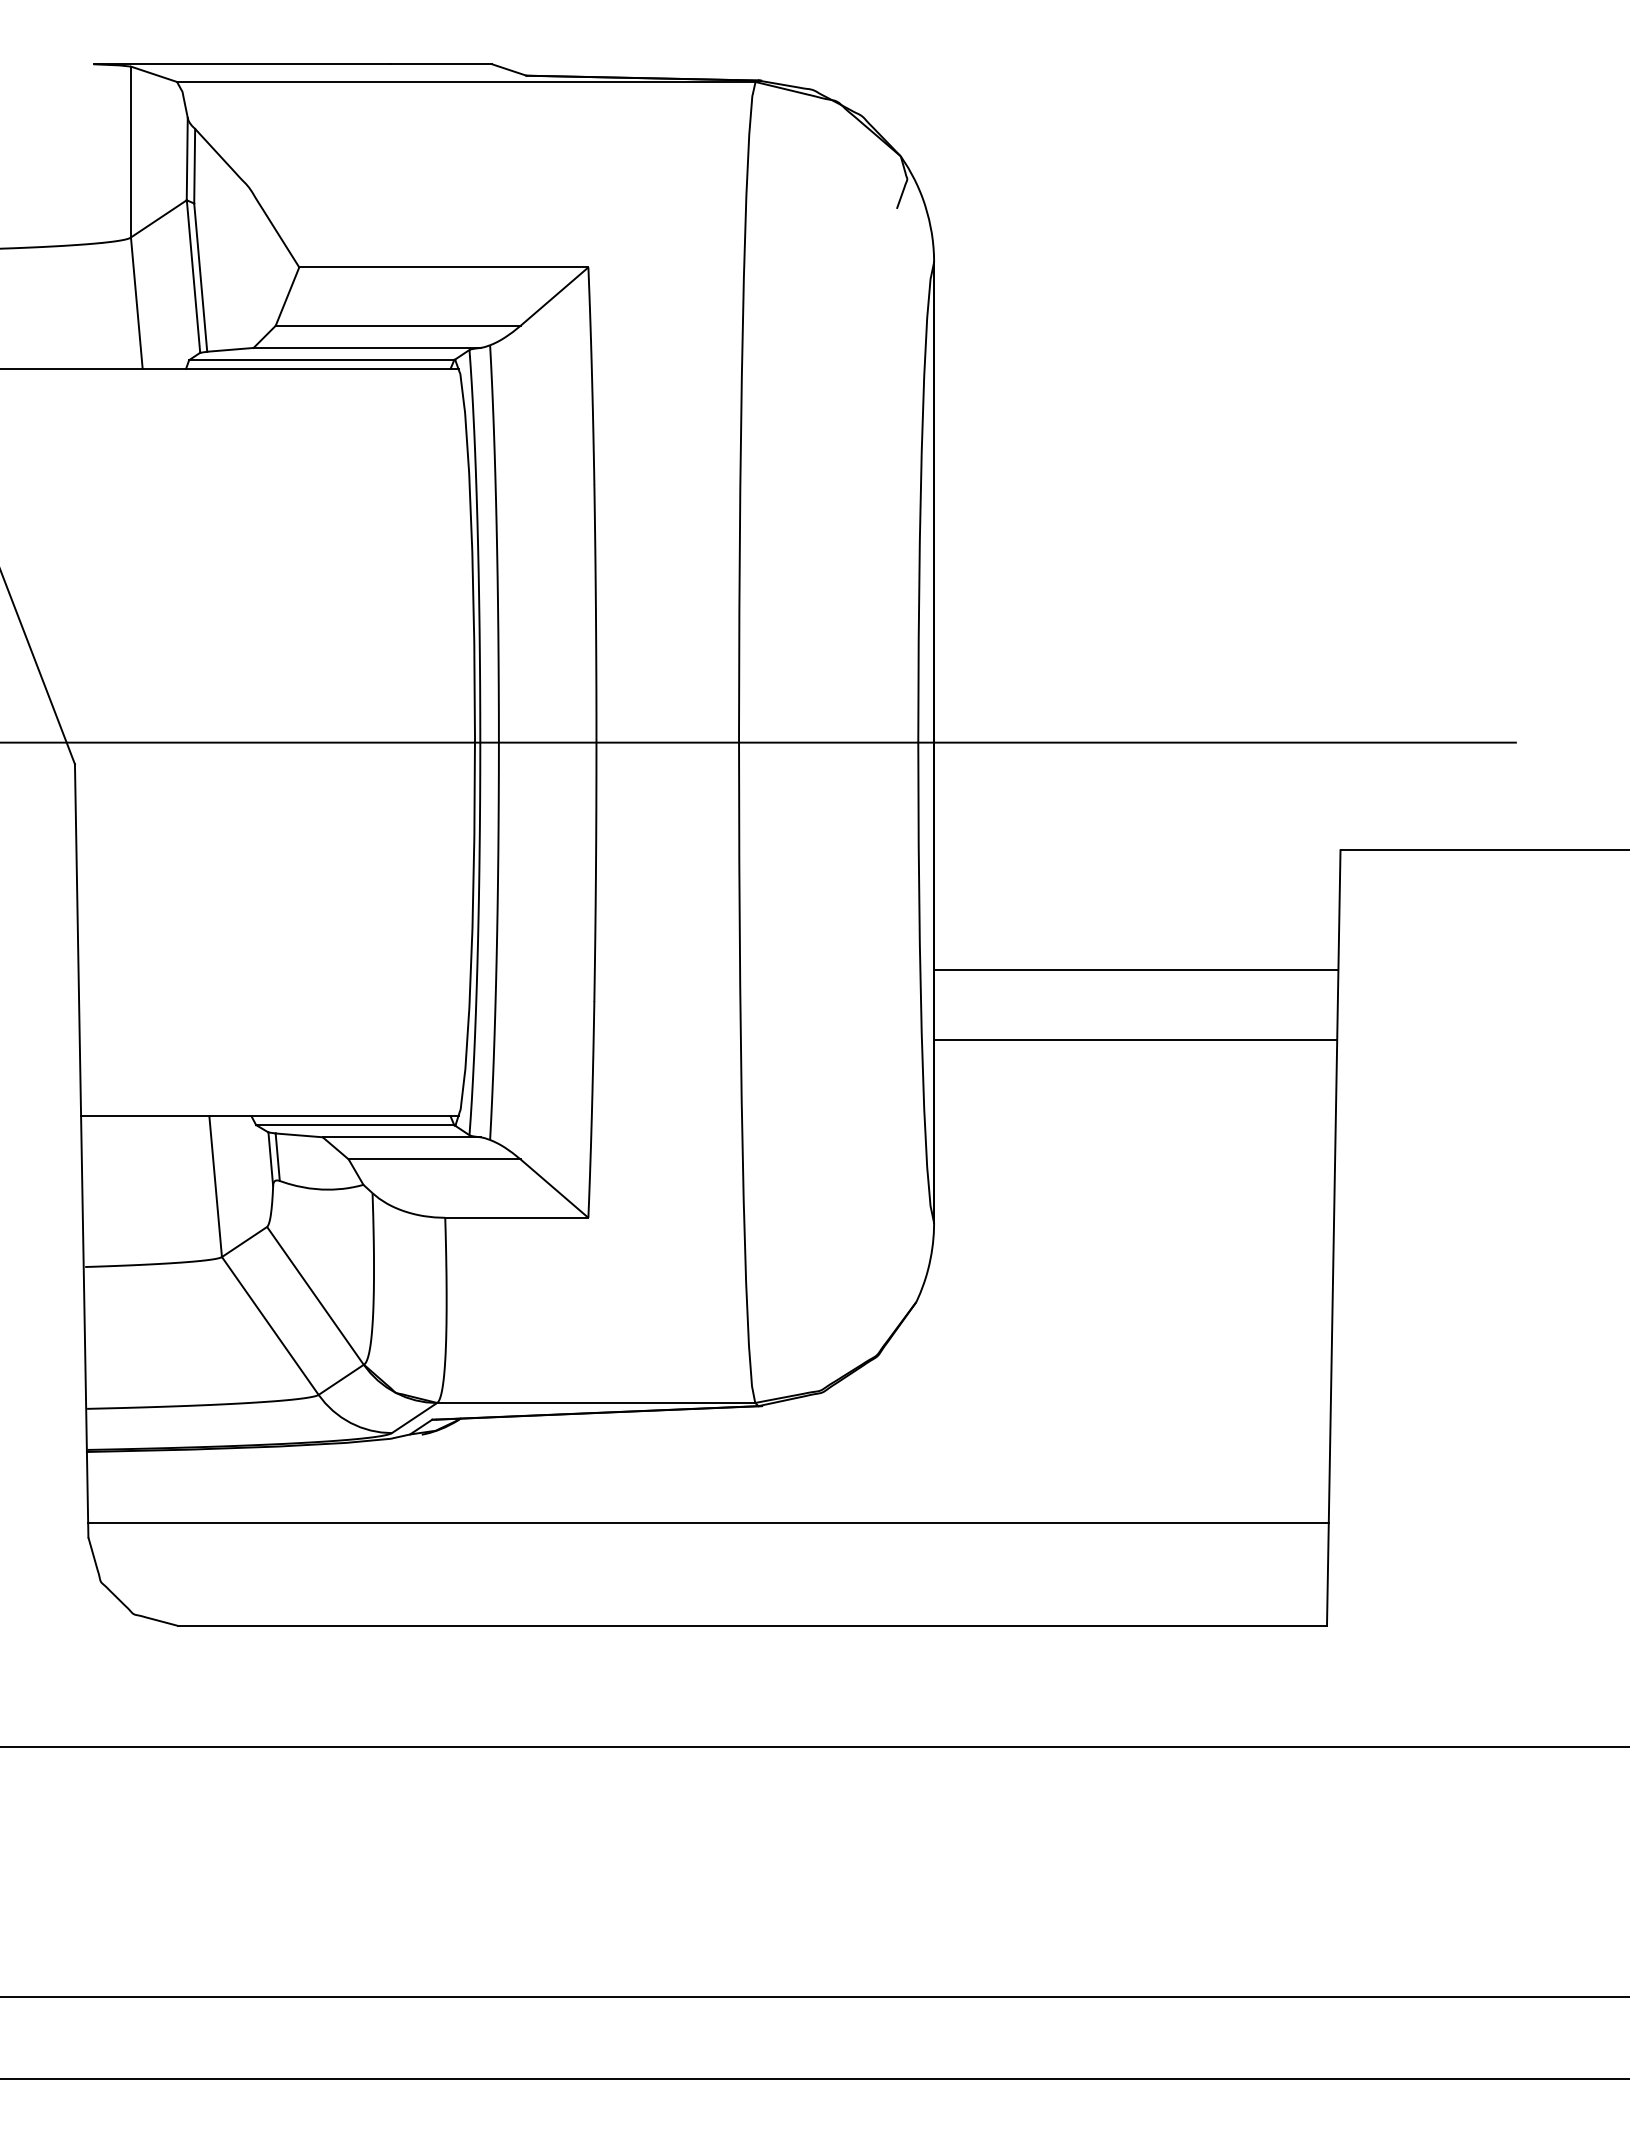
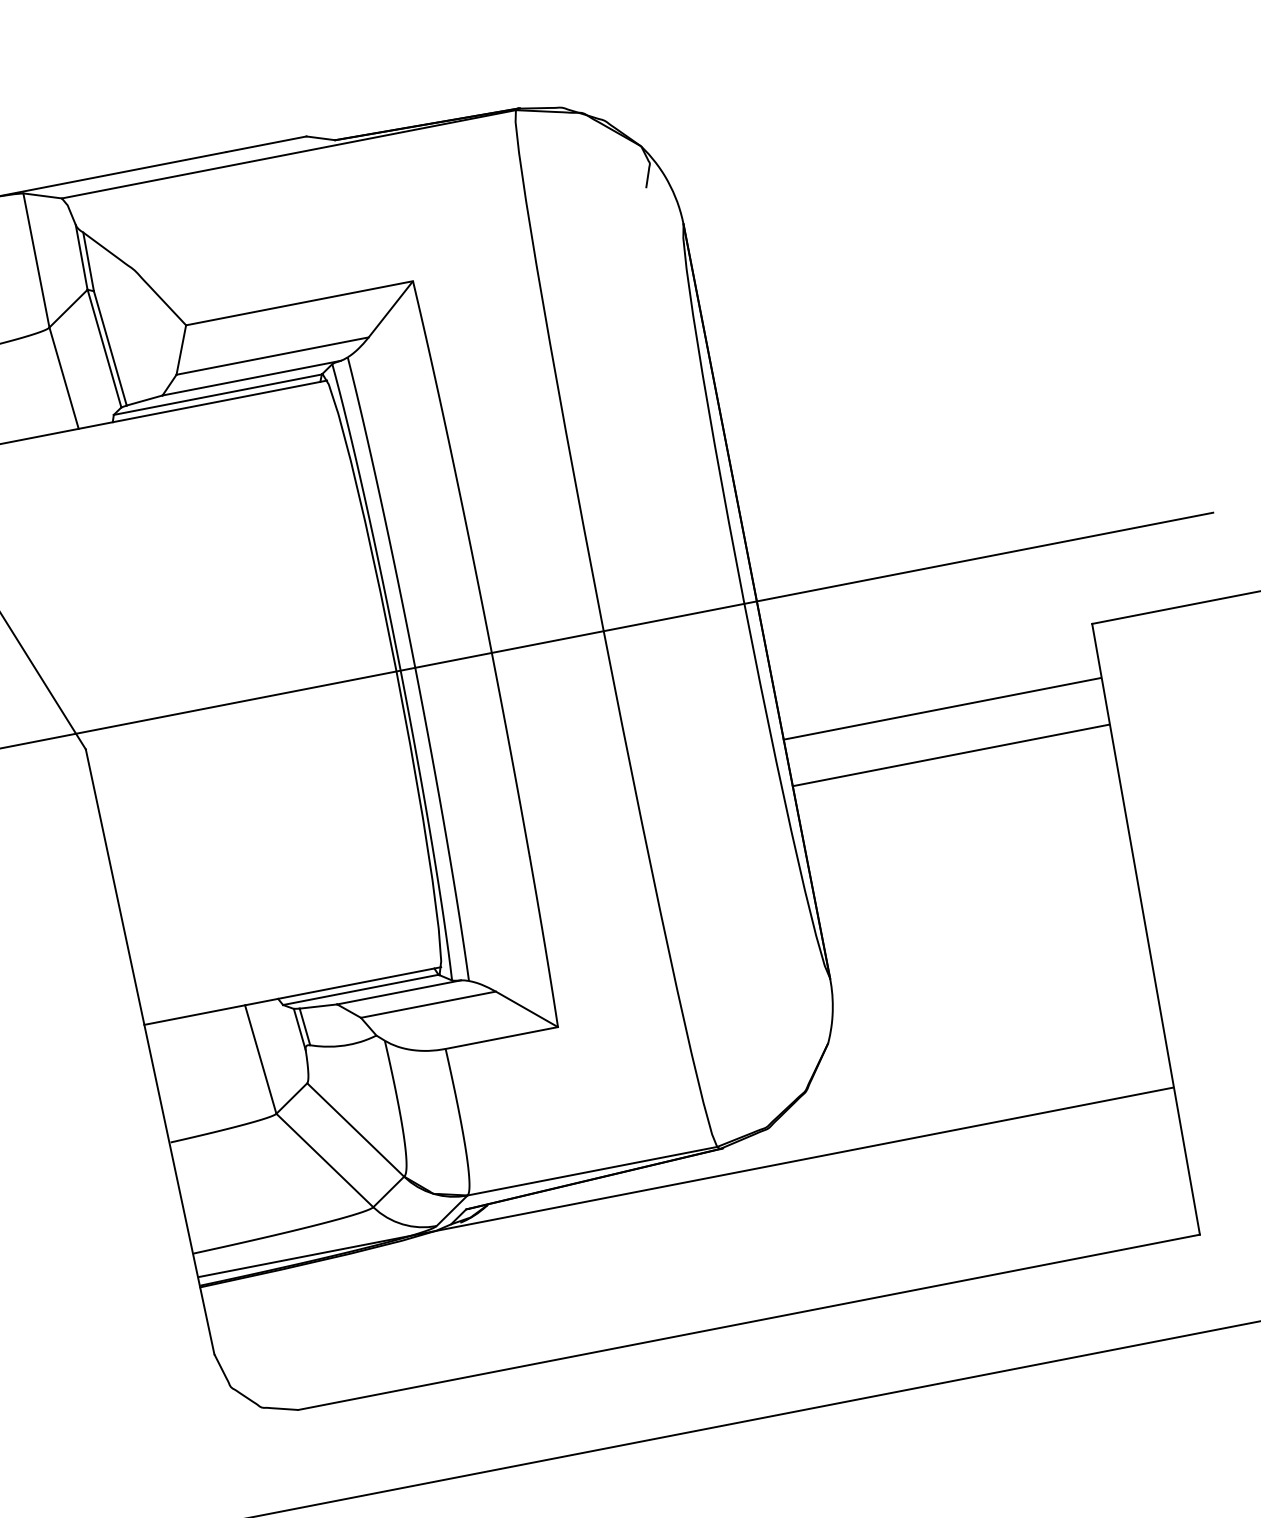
line: (1136, 969) -> (942, 708), moved
line: (1135, 1040) -> (950, 755), moved
line: (708, 1522) -> (685, 1181), moved

